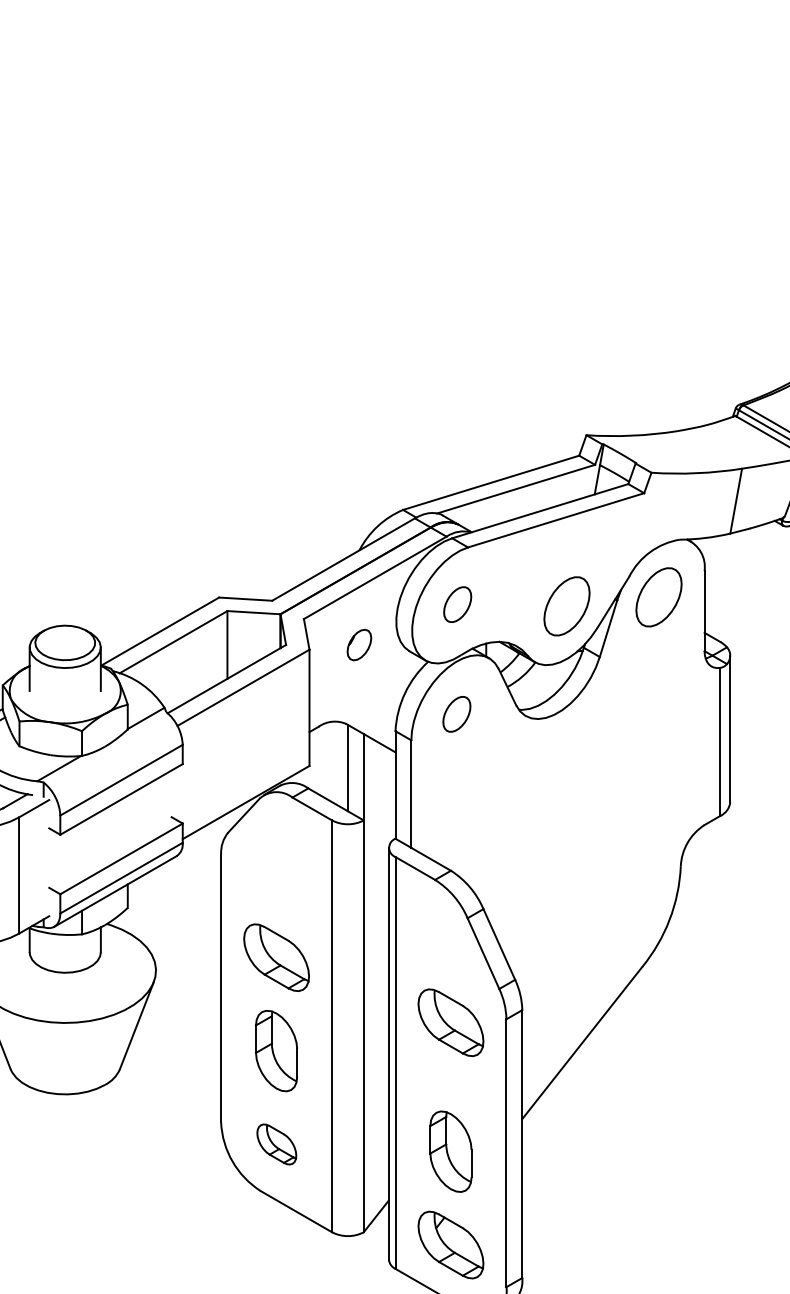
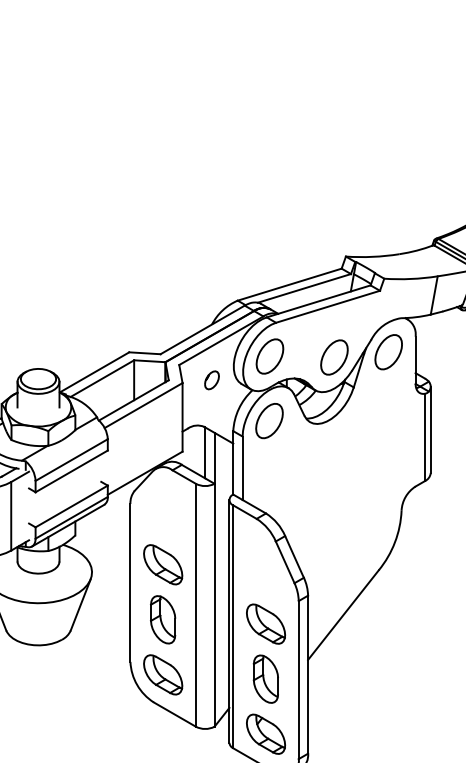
part: (456, 604) -> (269, 356), size x1.67
part: (456, 714) -> (269, 421), size x1.67
part: (450, 1021) -> (265, 623), moved
part: (277, 1143) -> (163, 674), size x1.67

